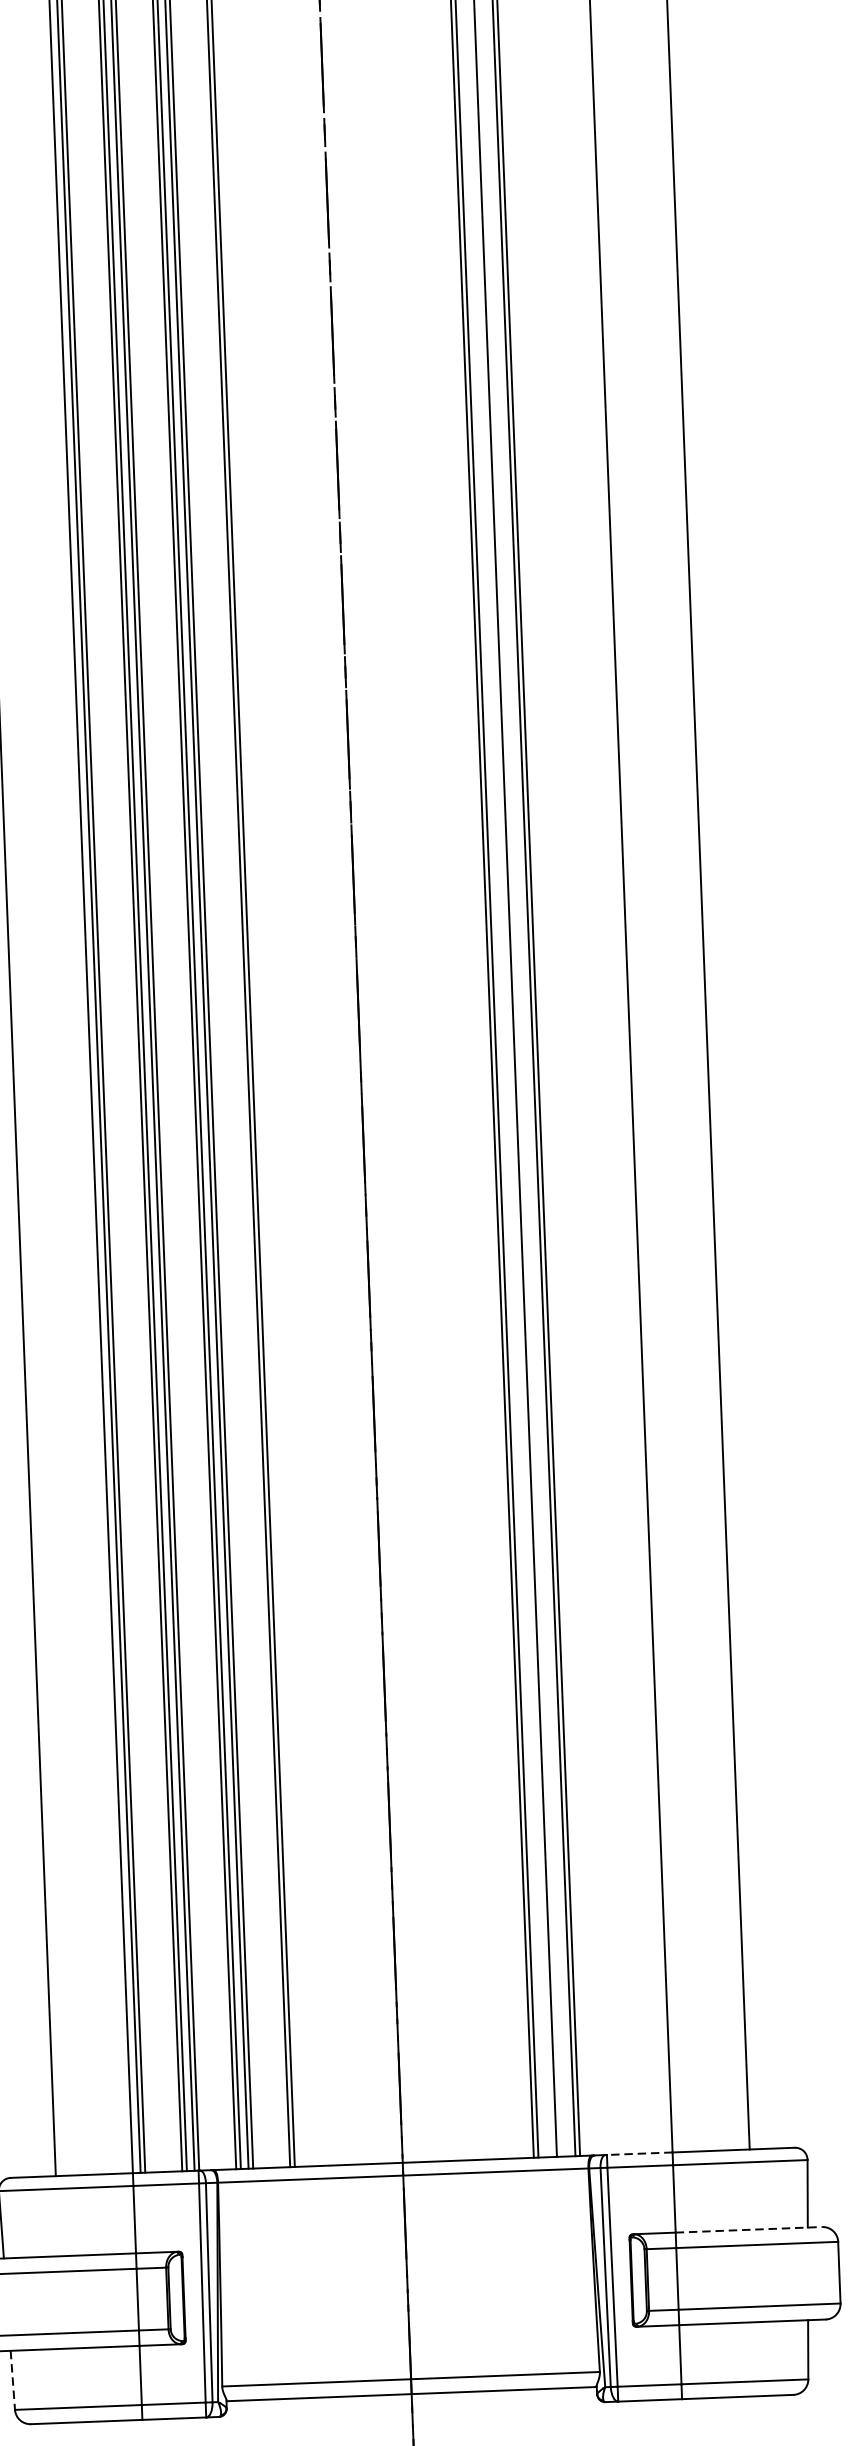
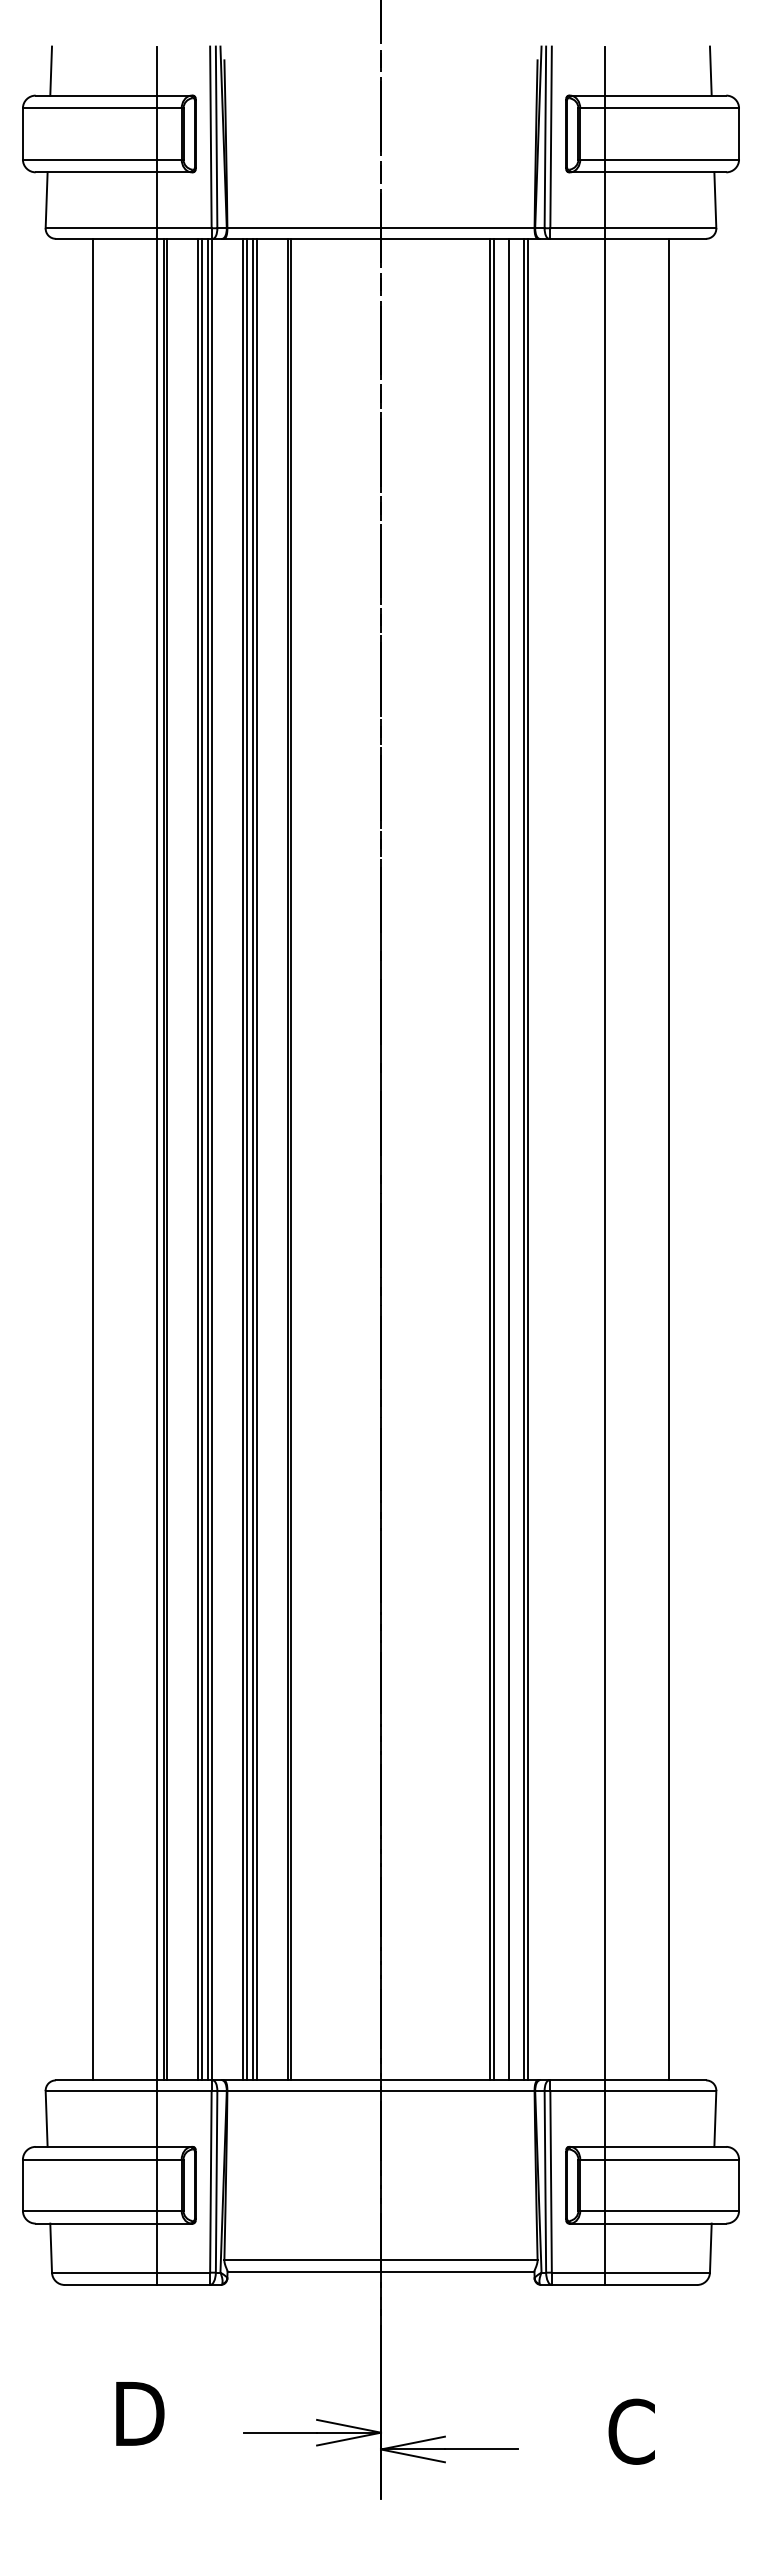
line: (639, 2153) -> (577, 2080), dashed -> solid
line: (748, 2229) -> (665, 2146), dashed -> solid
line: (13, 2380) -> (51, 2248), dashed -> solid

